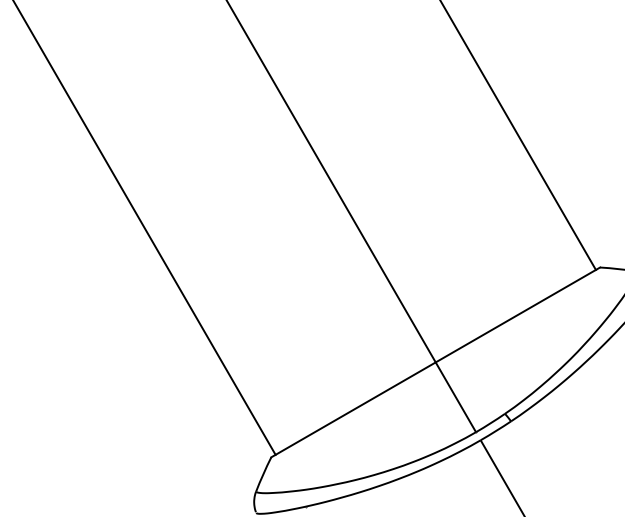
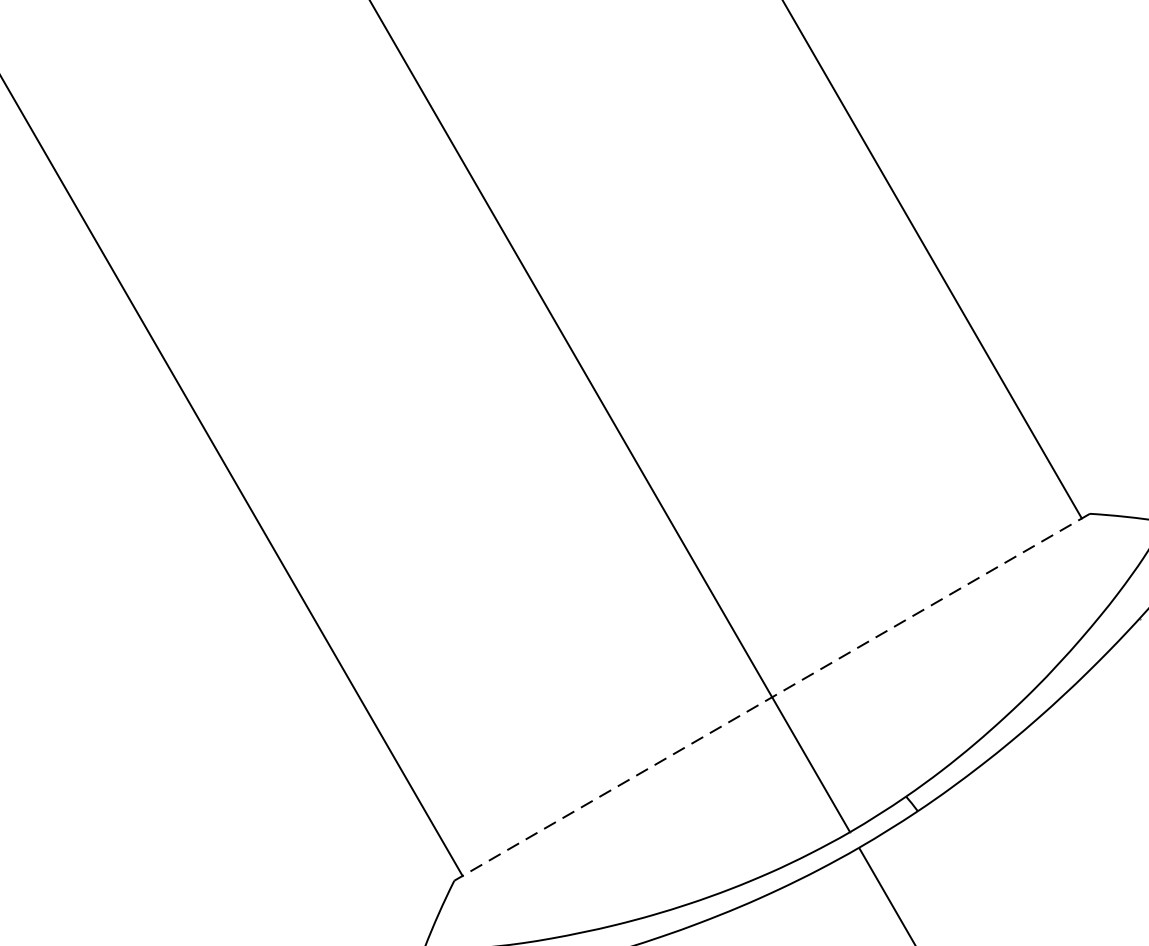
line: (435, 362) -> (771, 697), solid -> dashed

